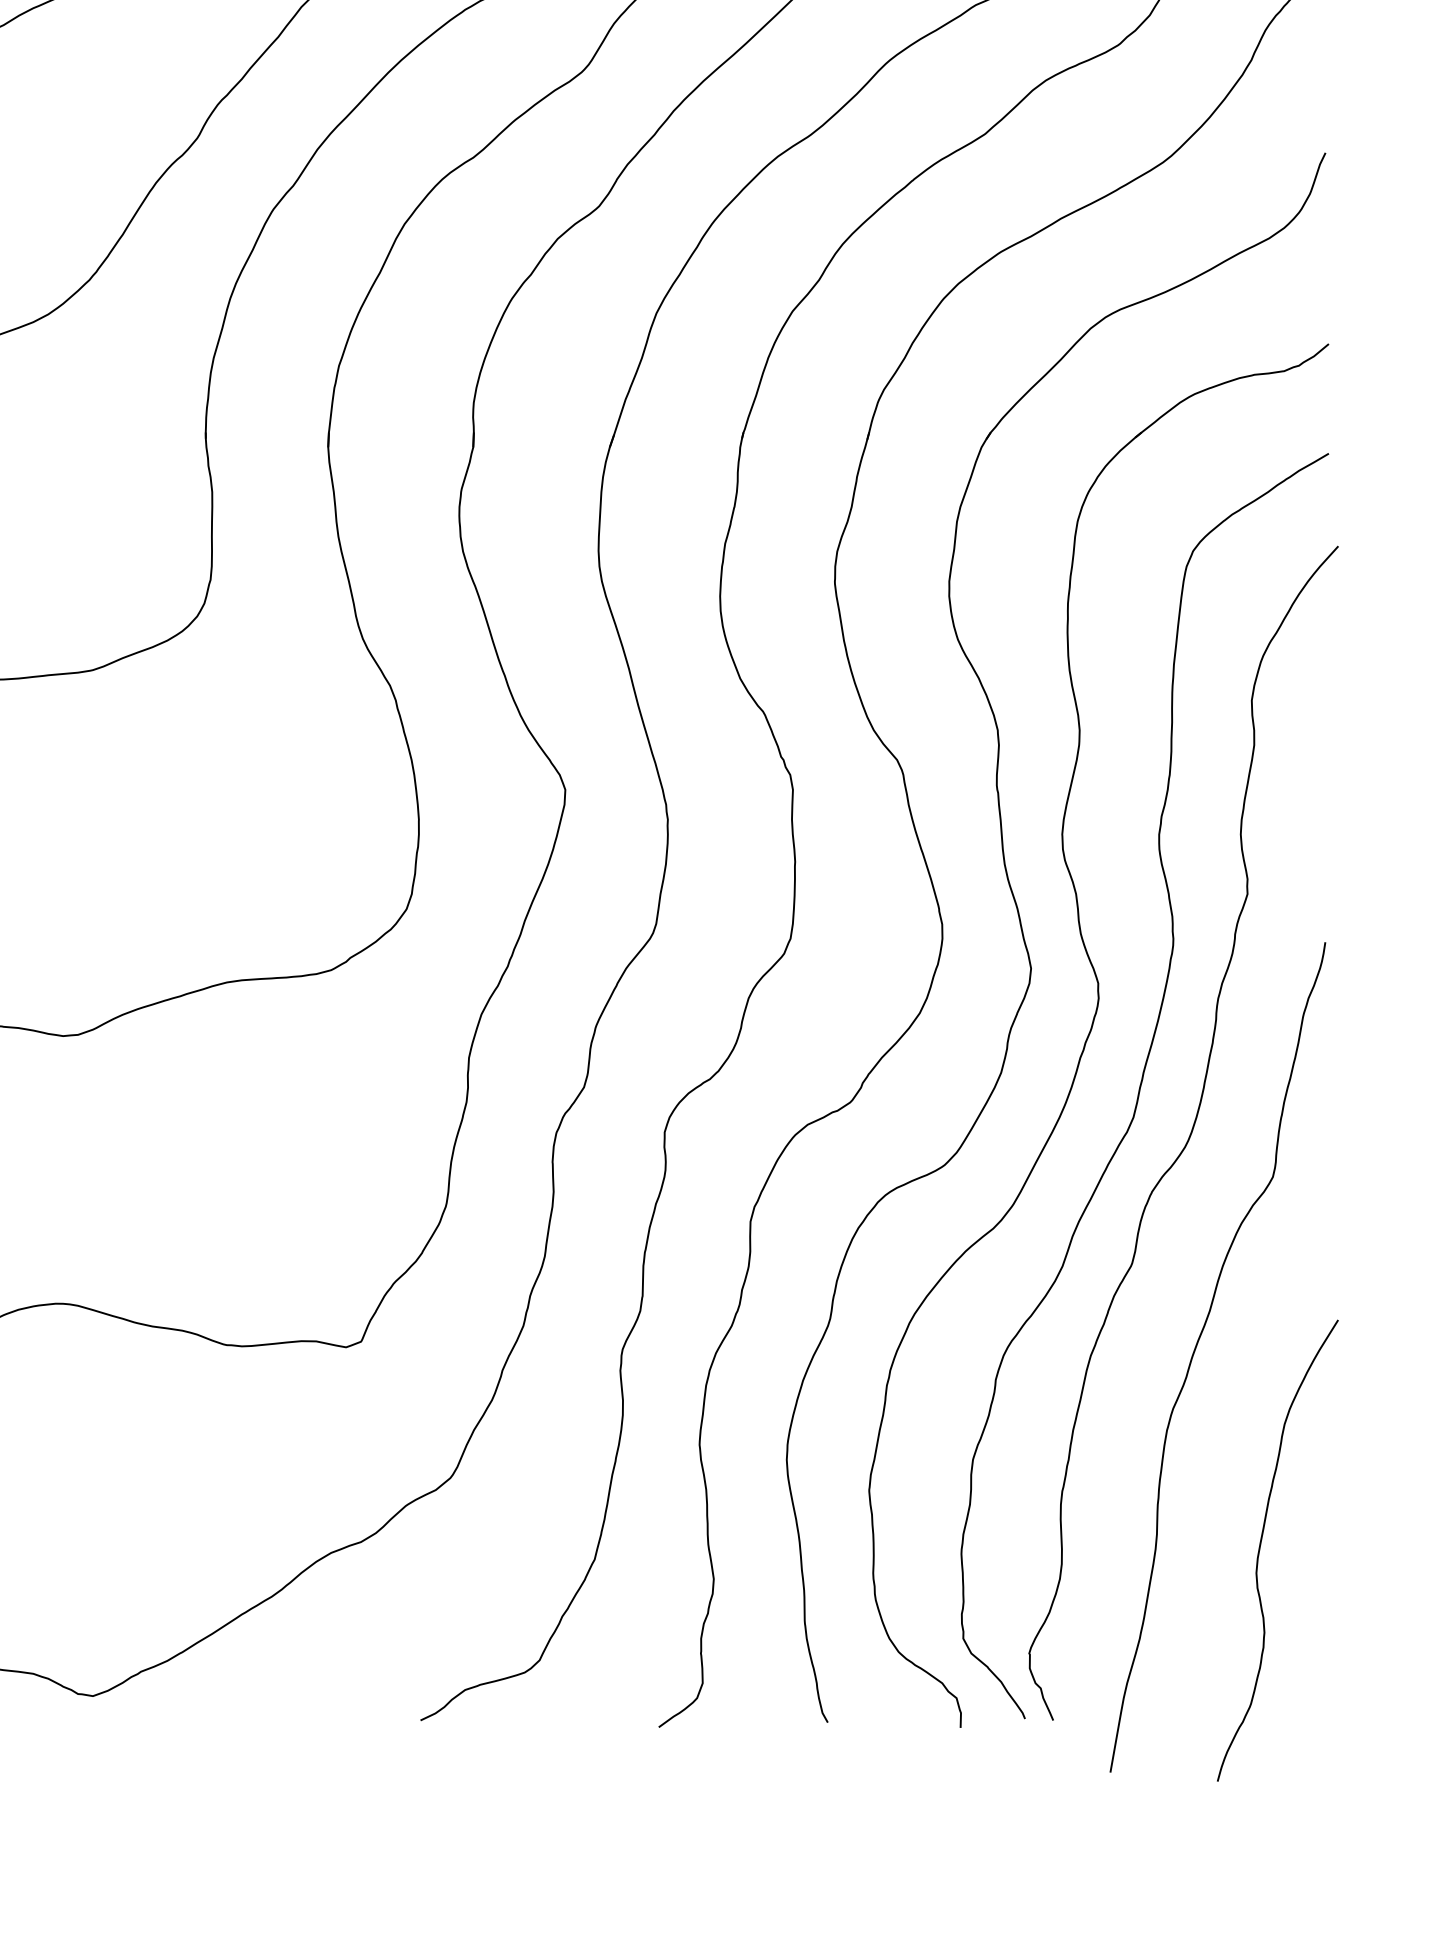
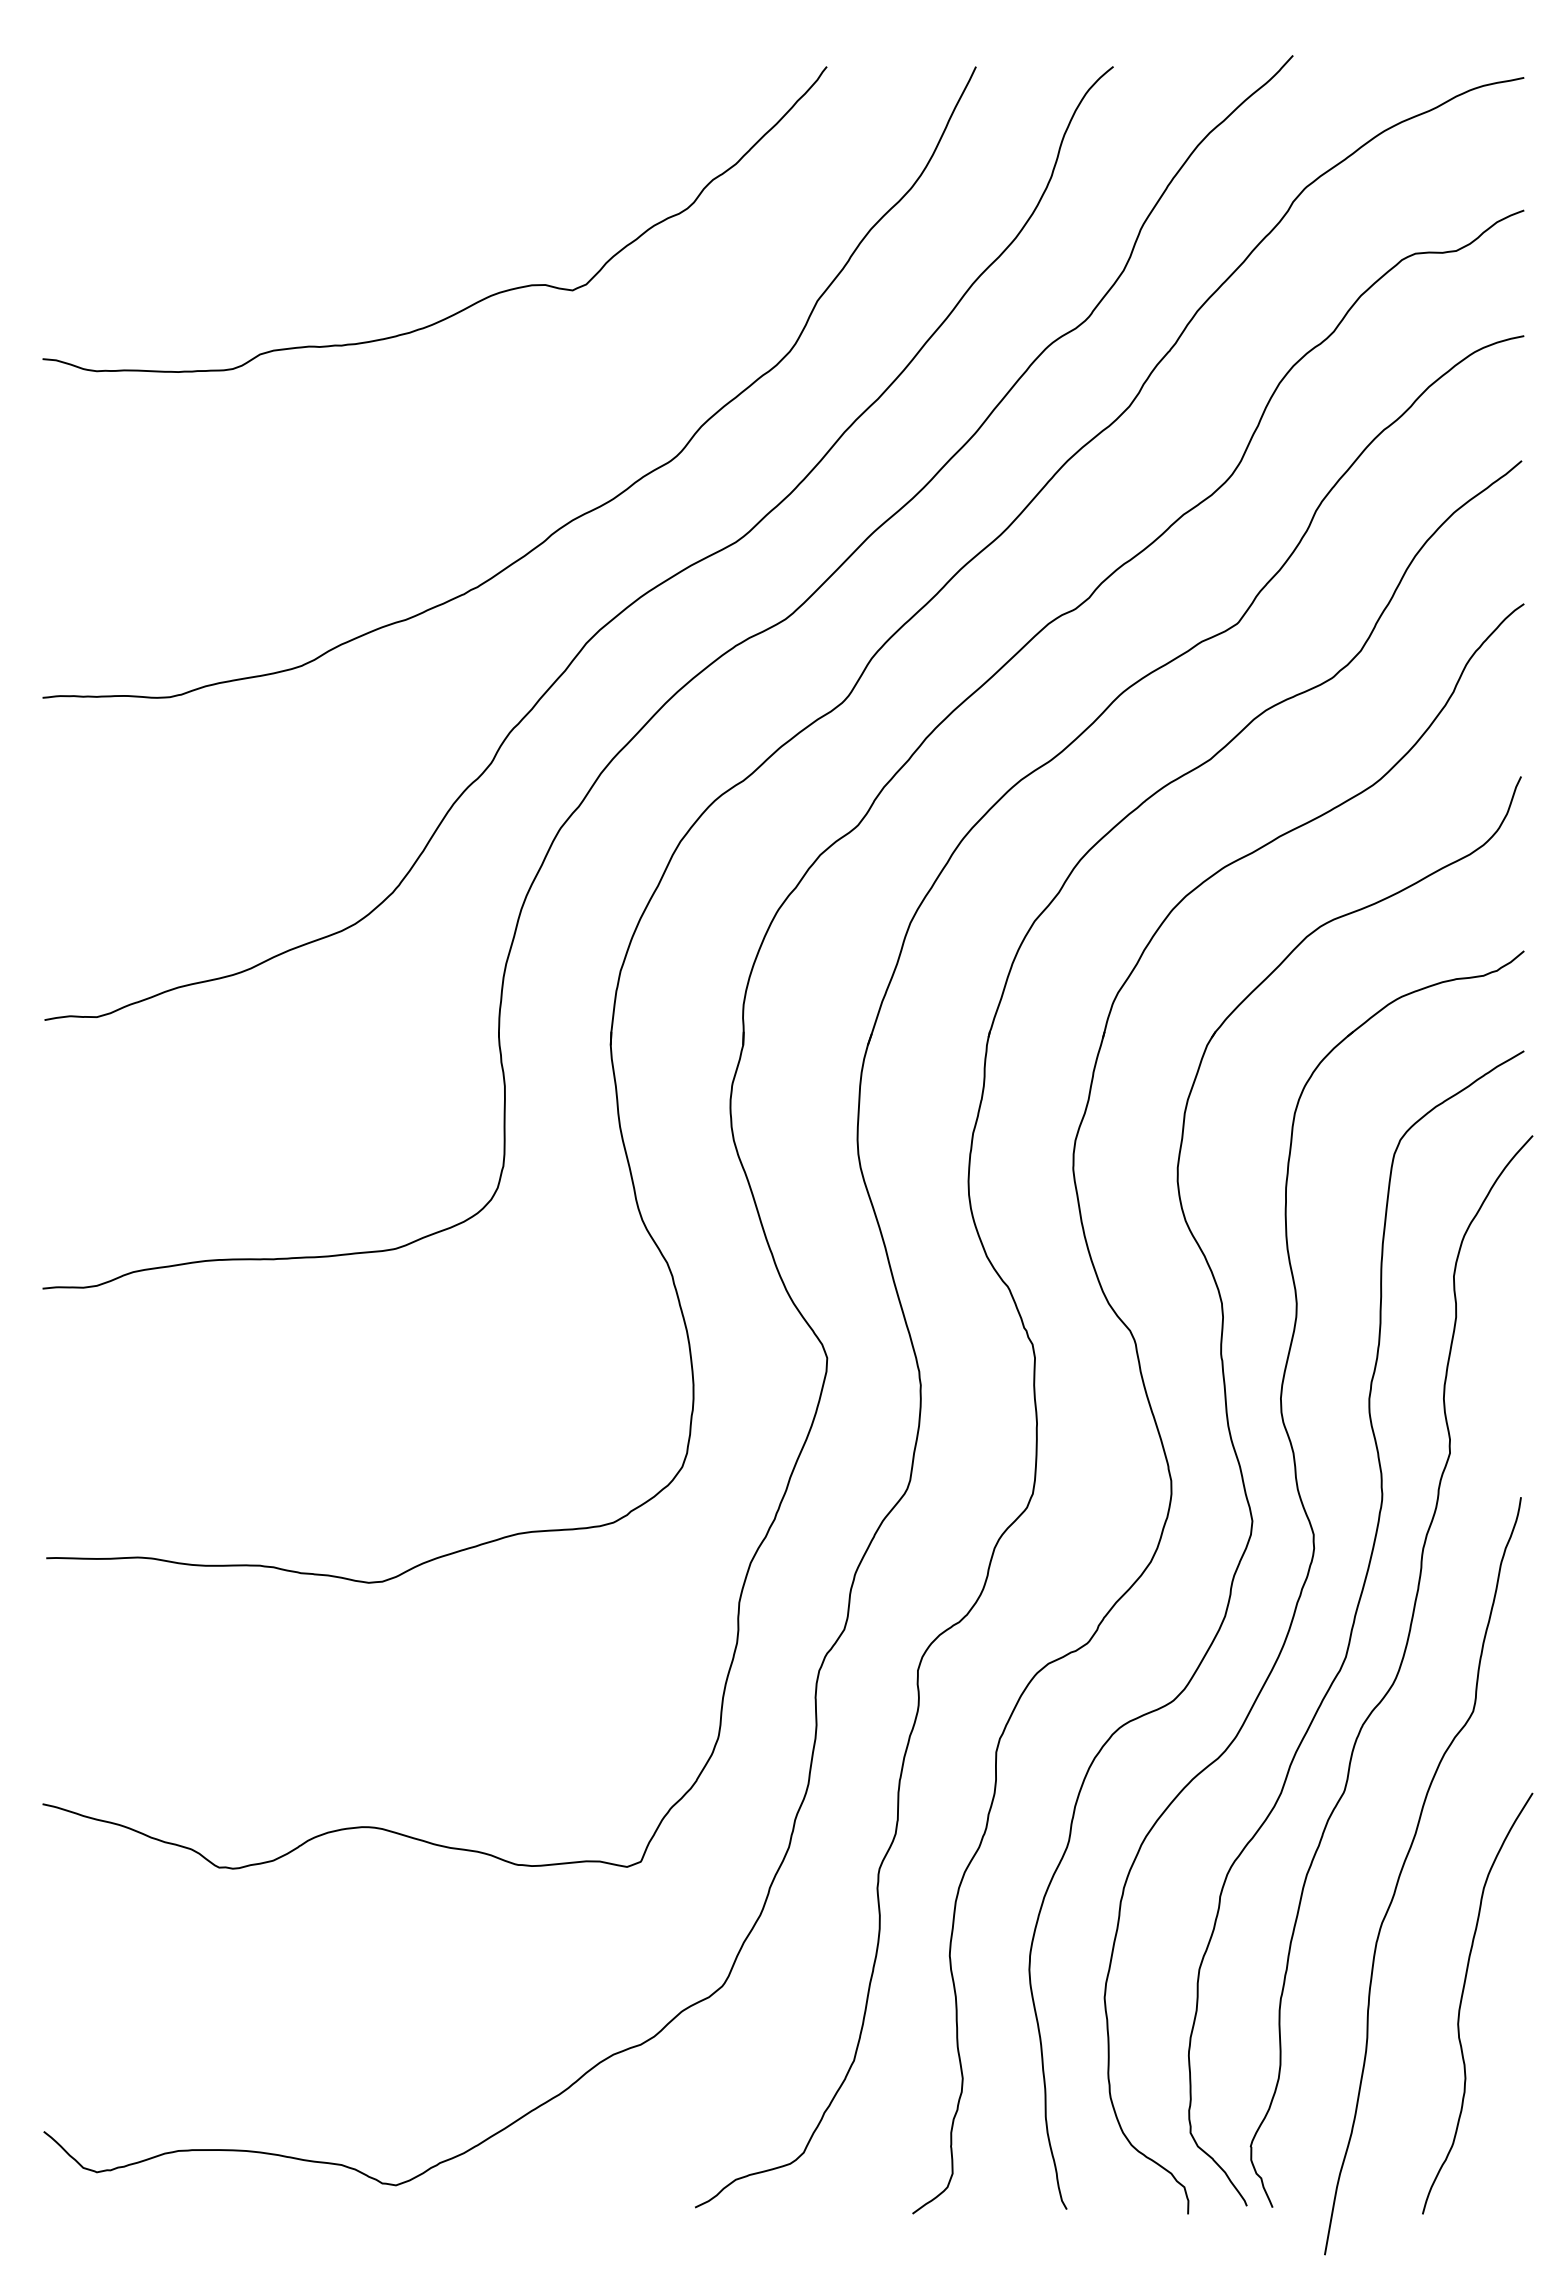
curve: (1261, 1547) -> (1462, 2000), moved

